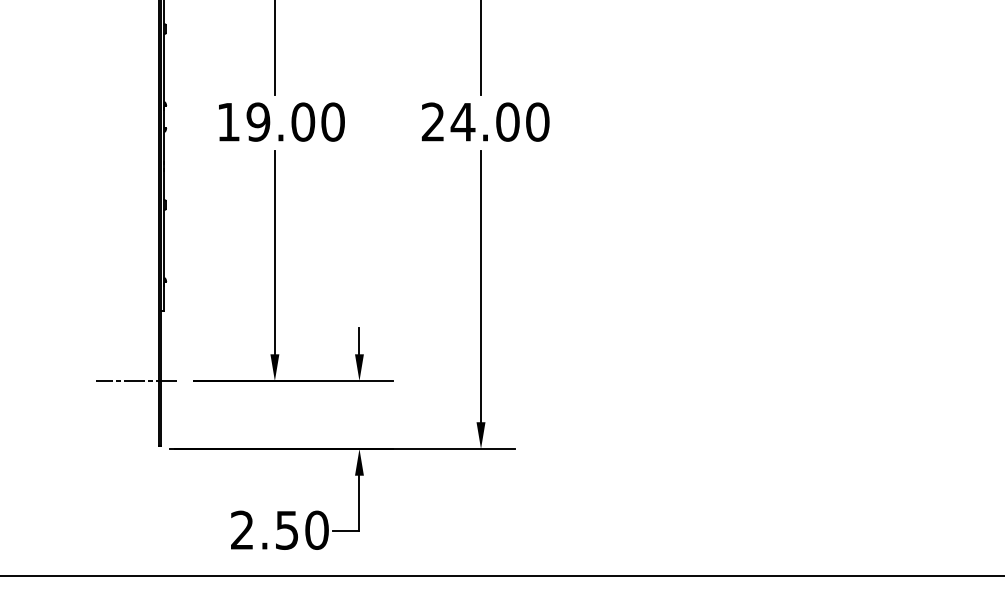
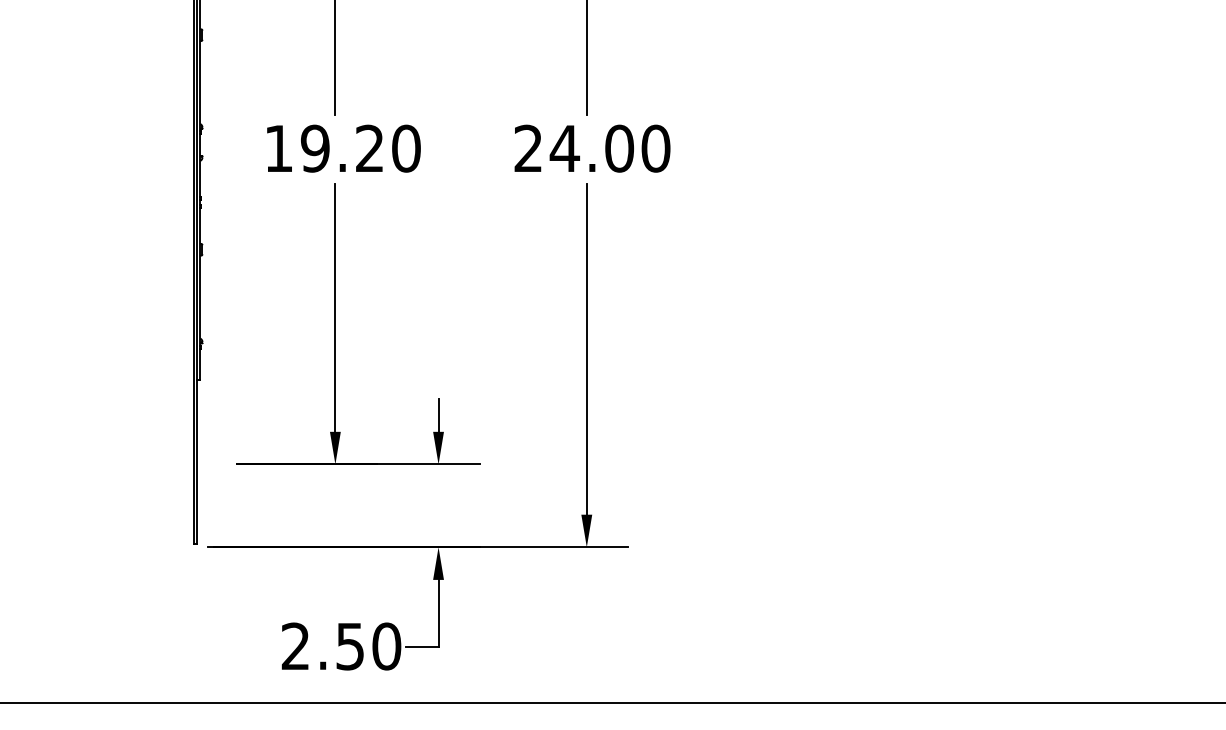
text: (302, 121) -> (369, 148), 19.00 -> 19.20
line: (136, 381) -> (166, 464), removed

